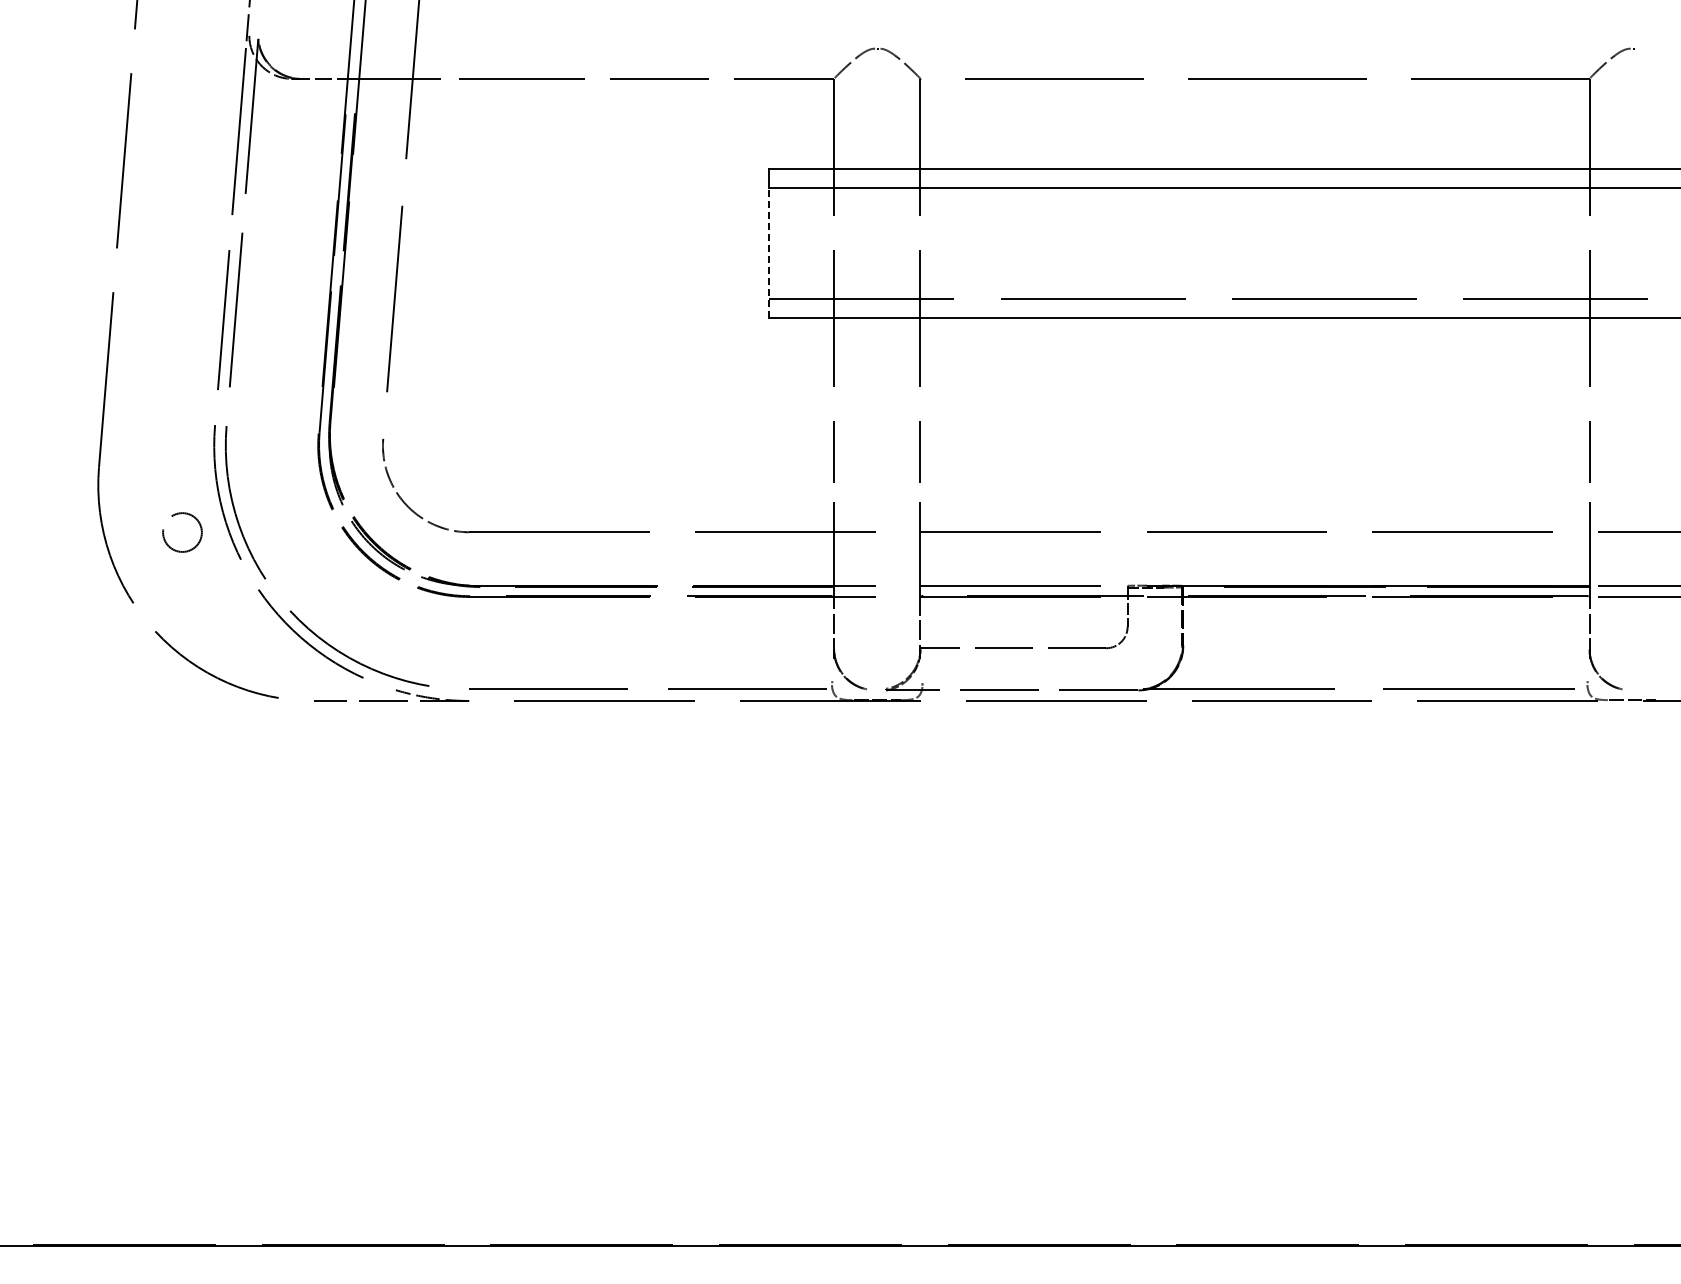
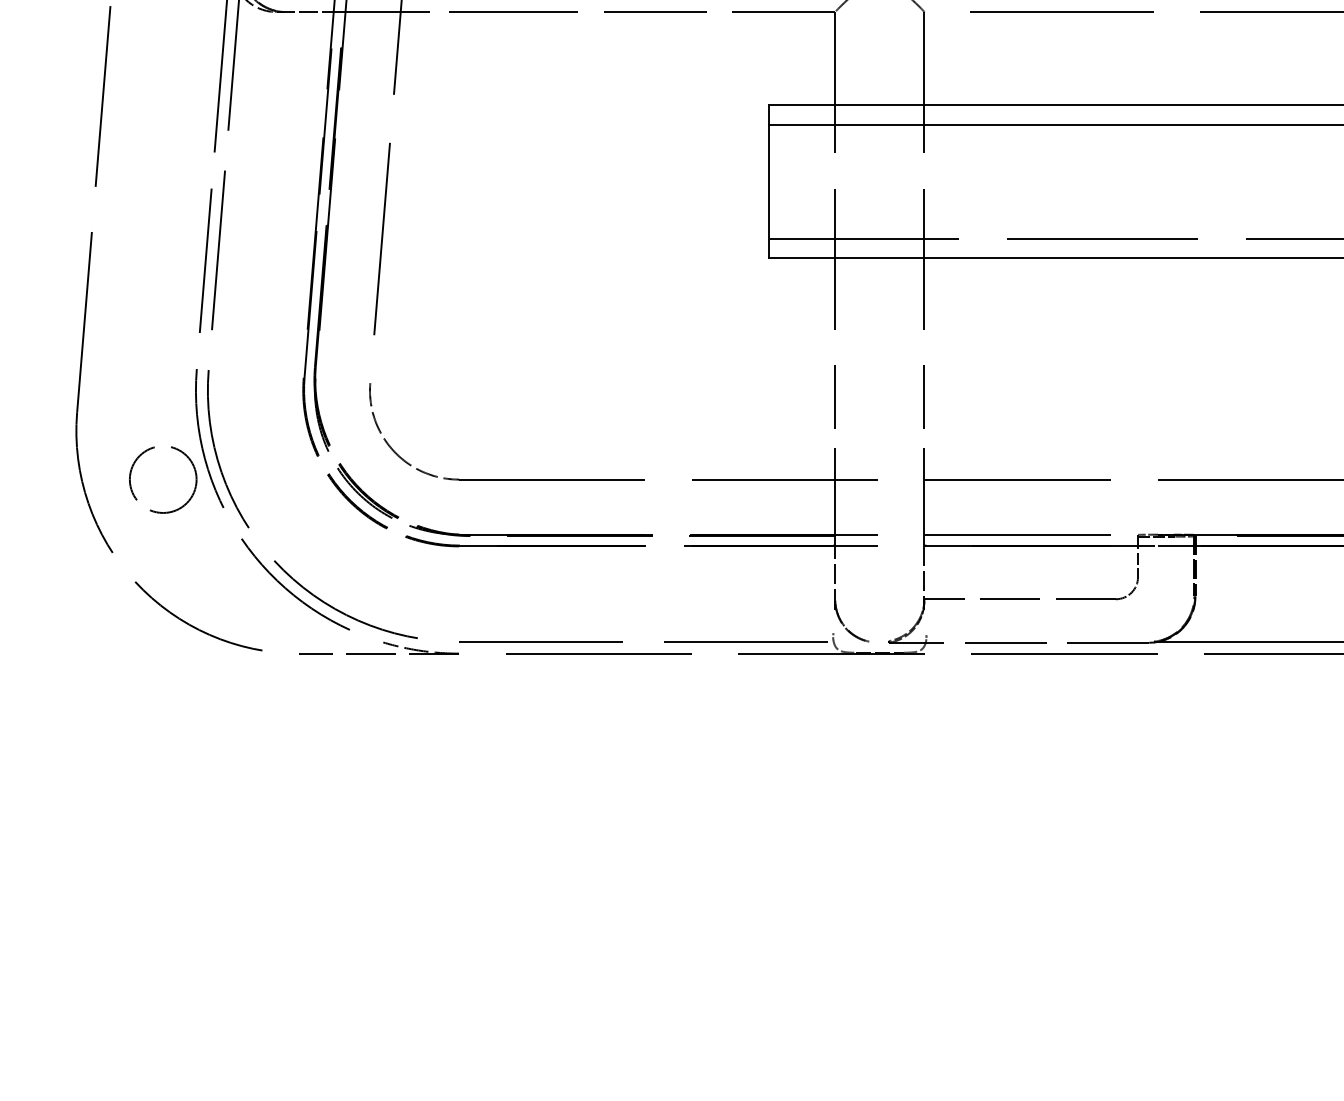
line: (769, 252) -> (768, 191), dashed -> solid
circle: (182, 532) -> (163, 479), size x1.67

